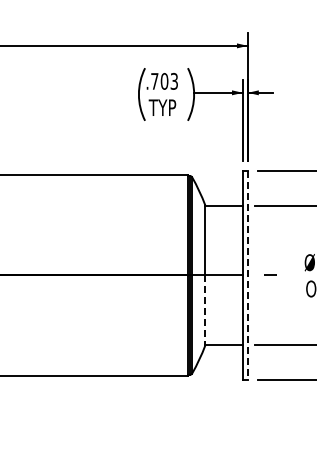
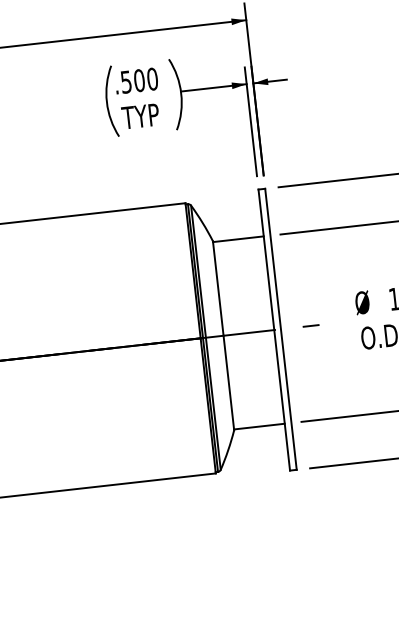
text: (164, 81) -> (139, 80), .703 -> .500
line: (247, 275) -> (280, 329), dashed -> solid
line: (205, 311) -> (229, 384), dashed -> solid

